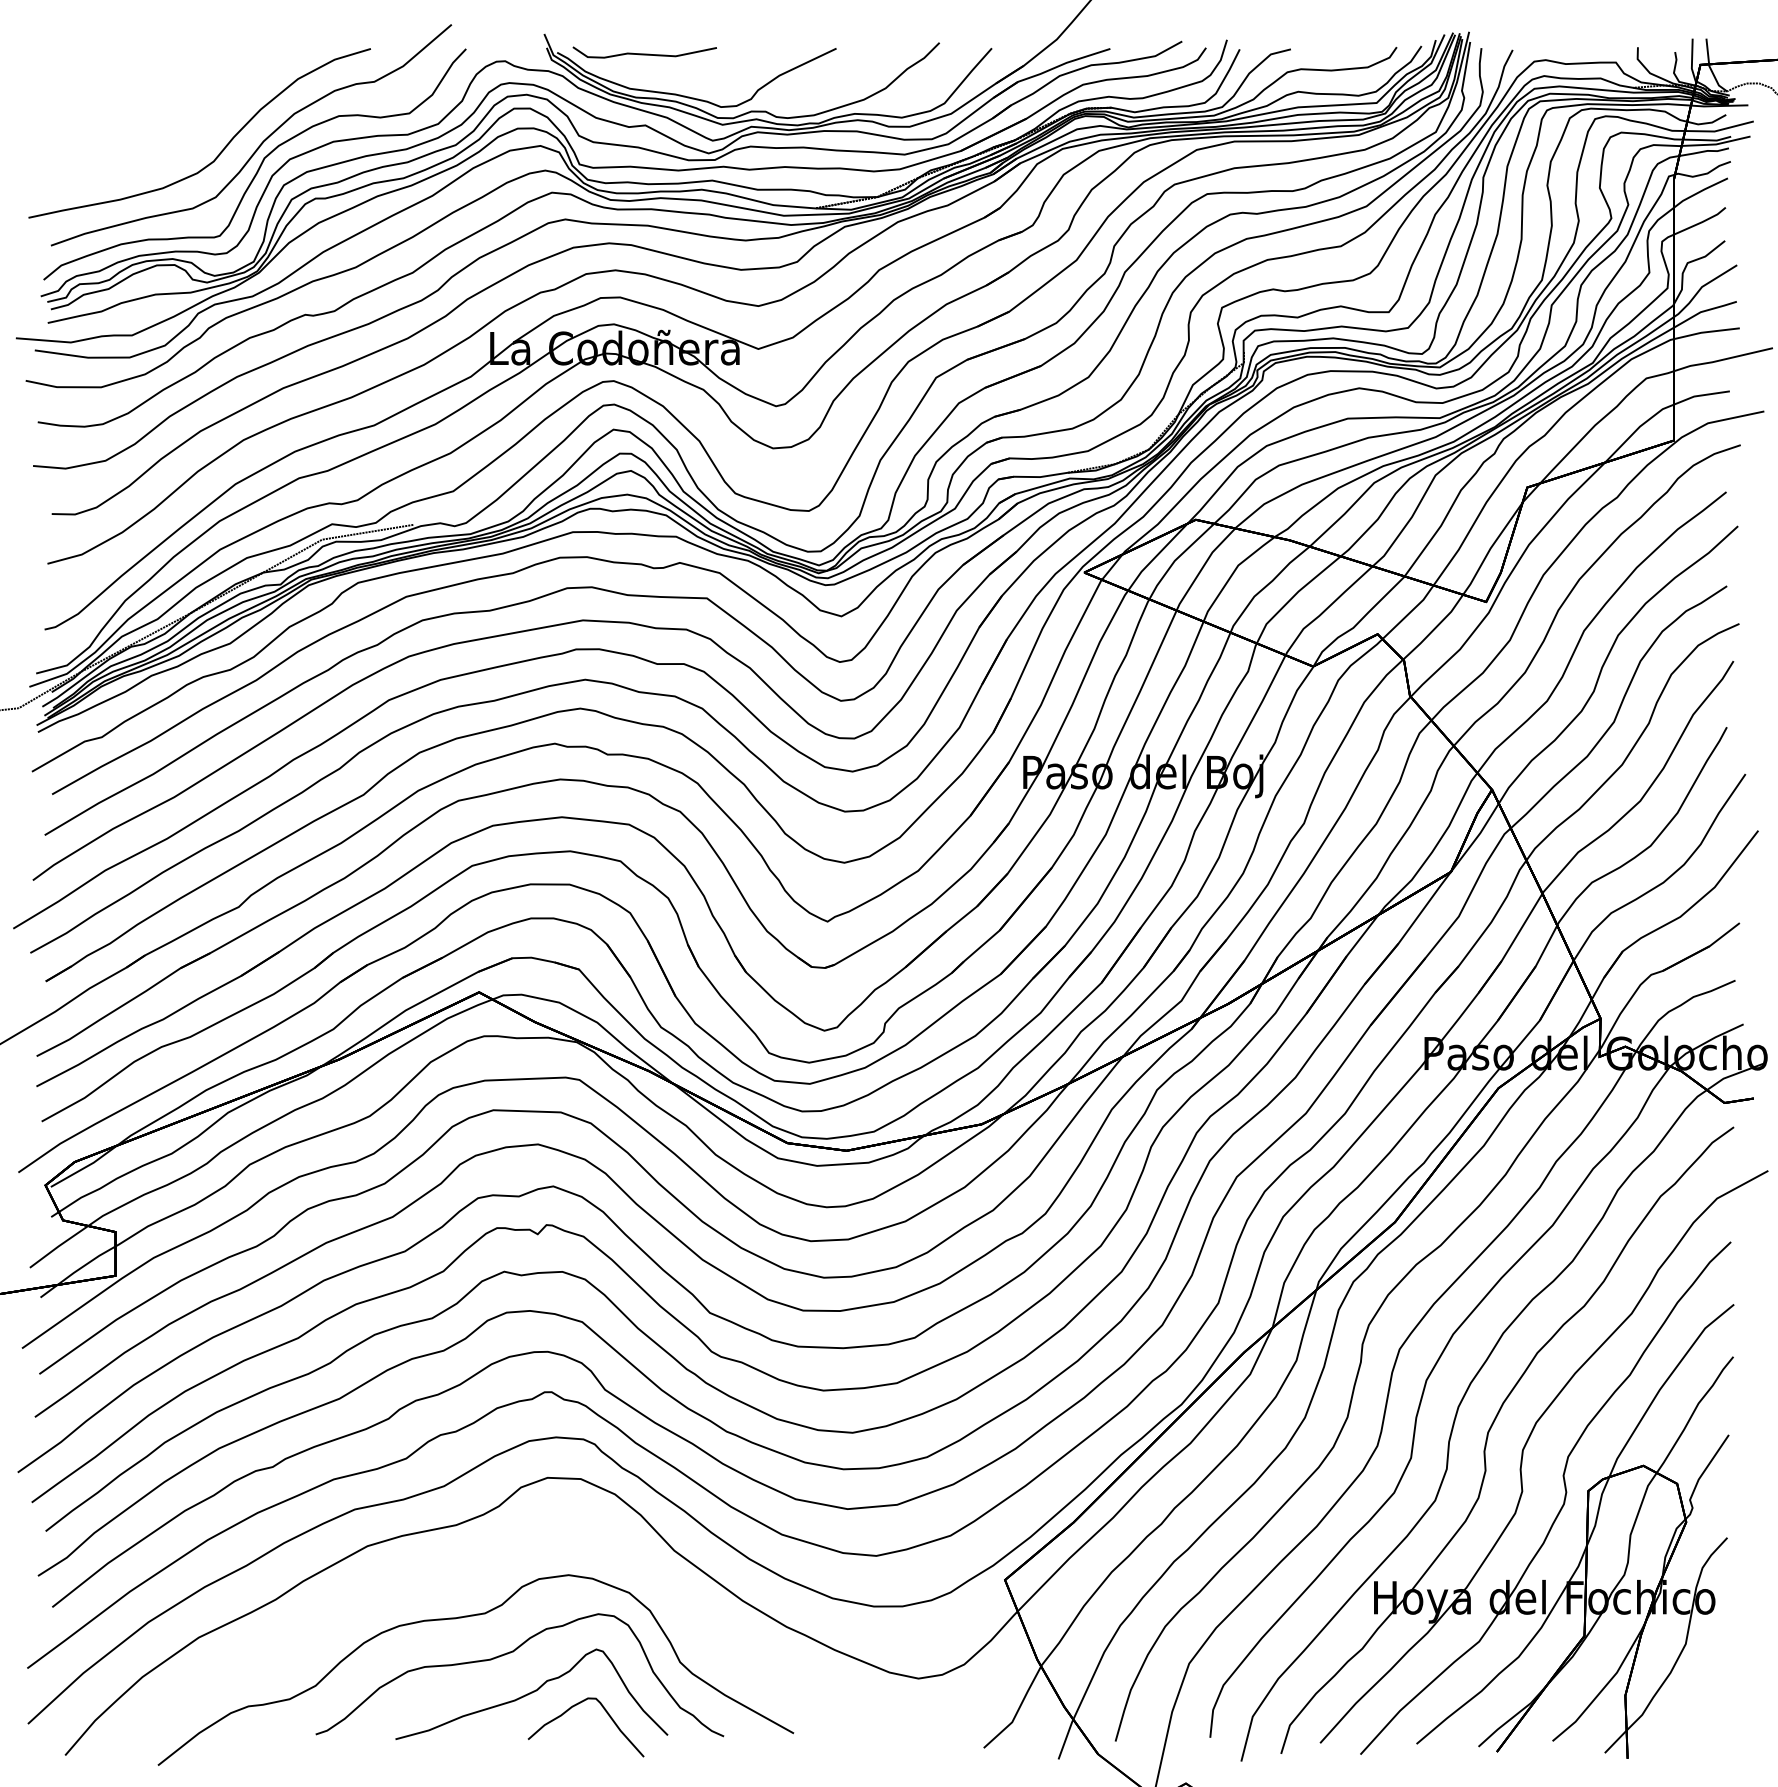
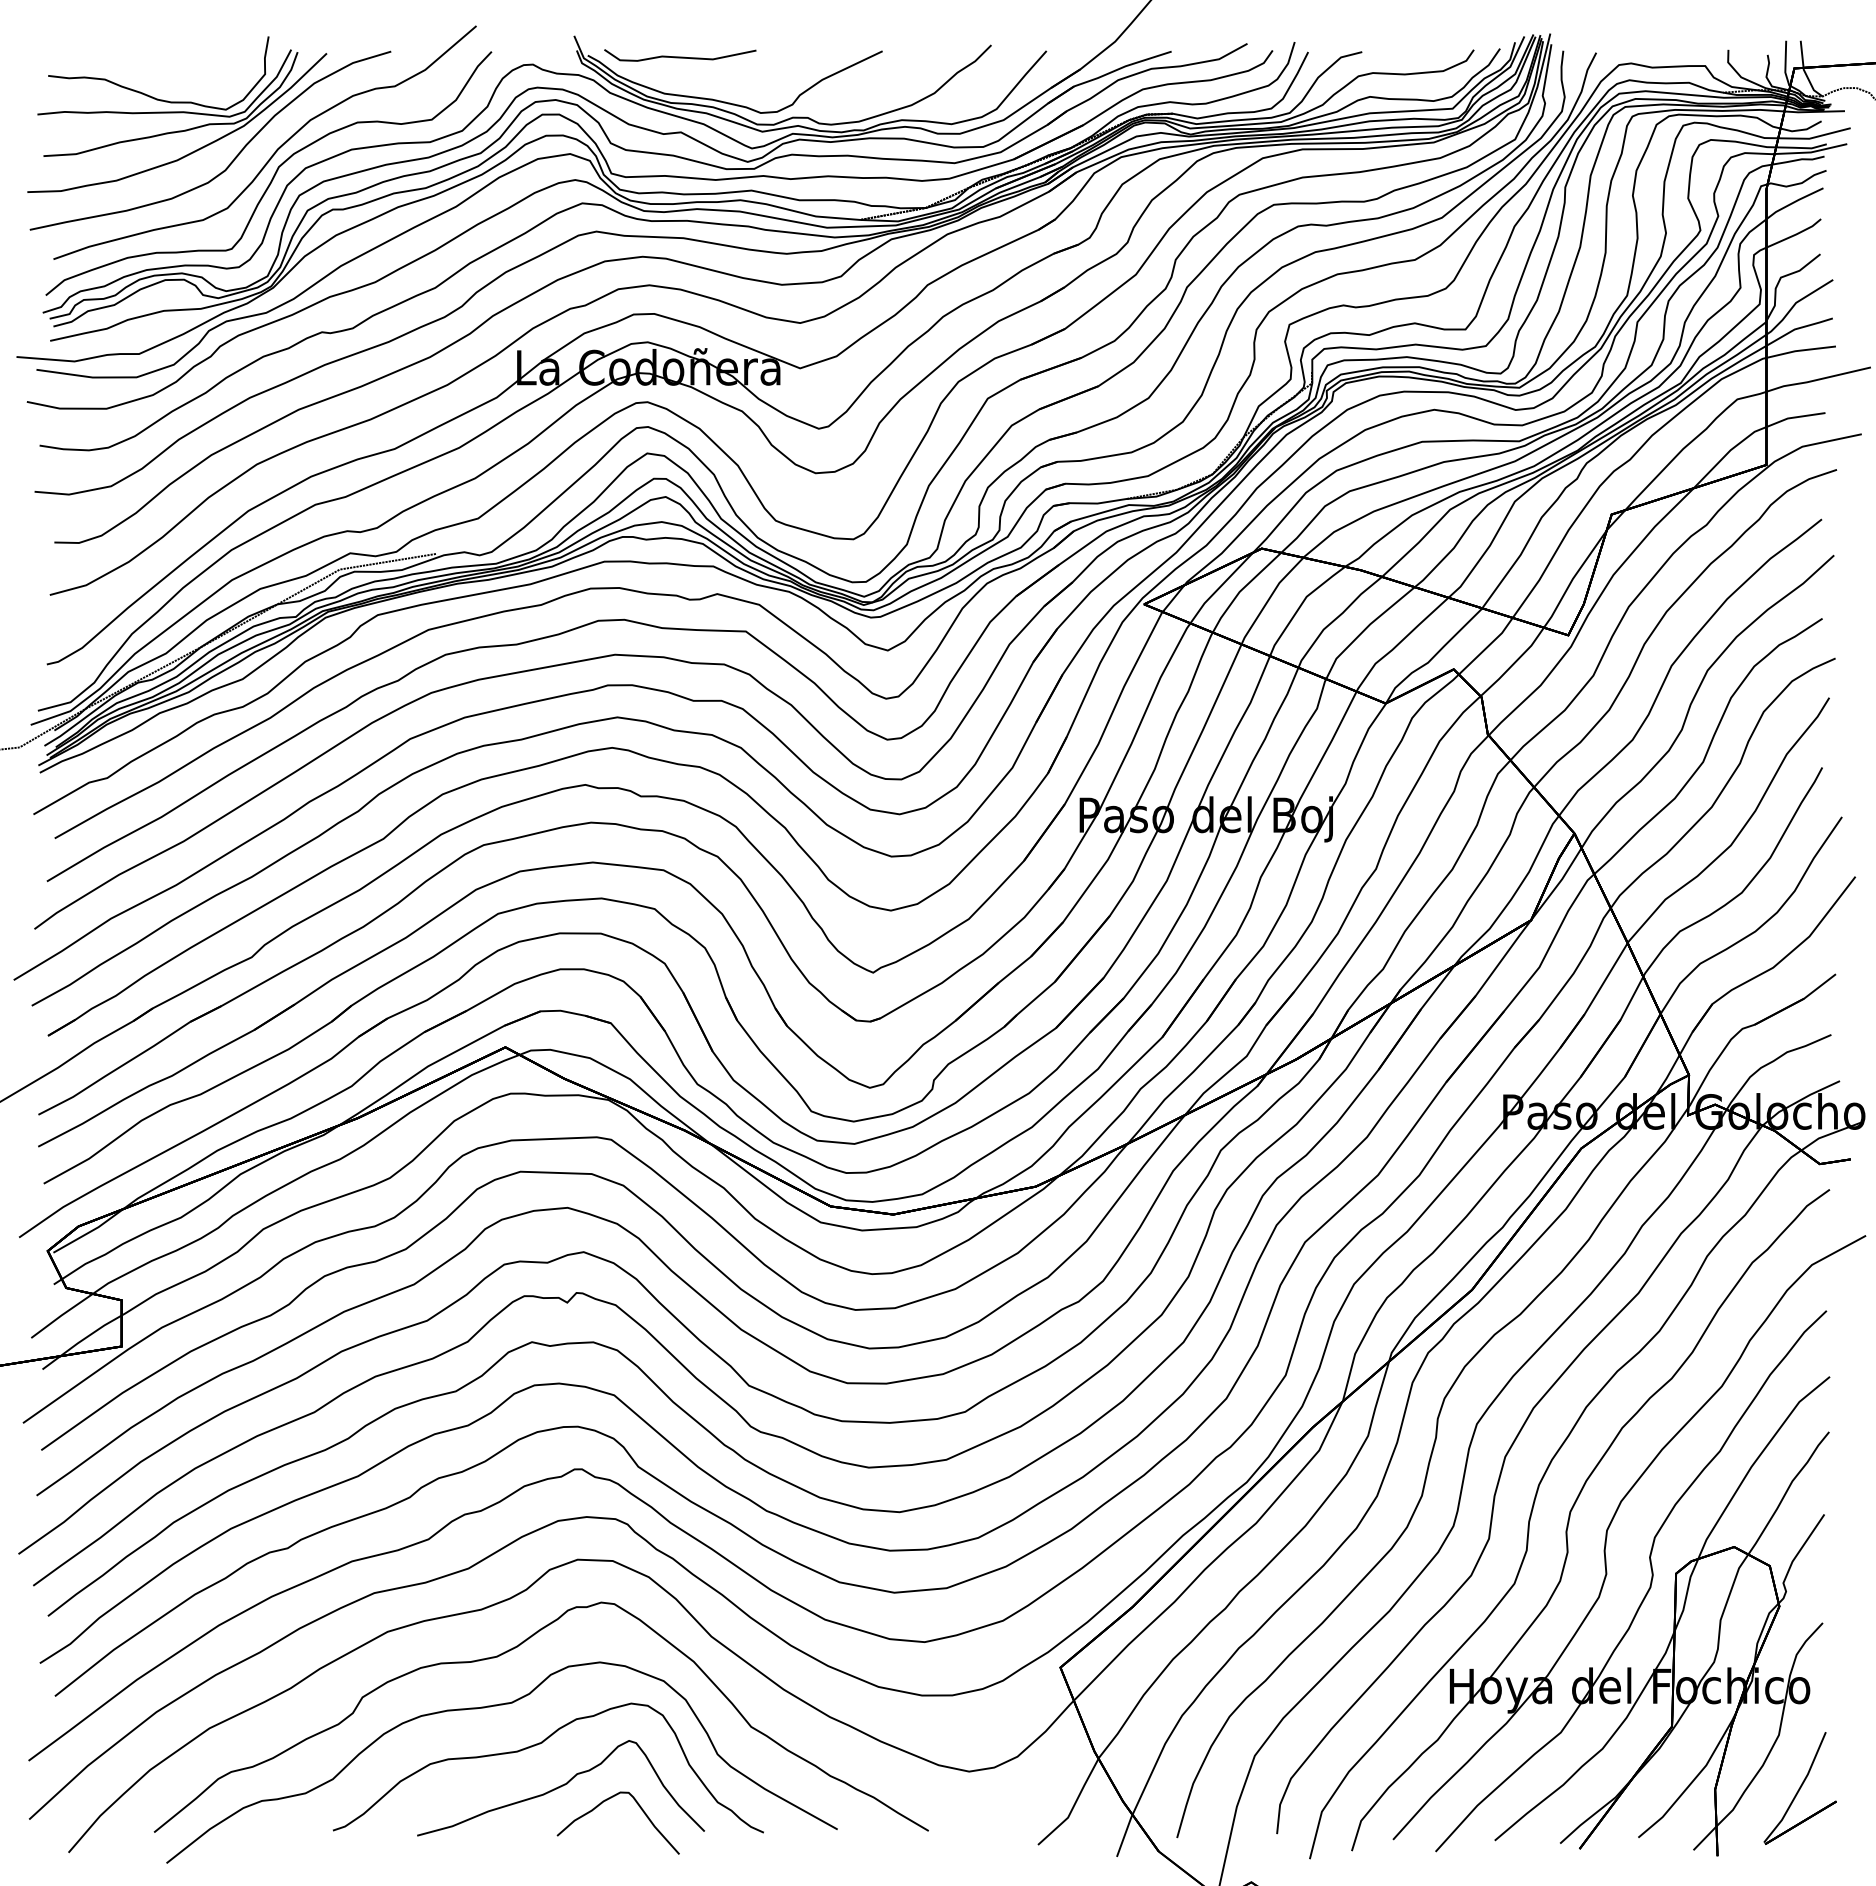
part: (168, 108) -> (177, 114), added
curve: (481, 1565) -> (507, 1652), added
part: (1705, 1694) -> (1799, 1788), added

